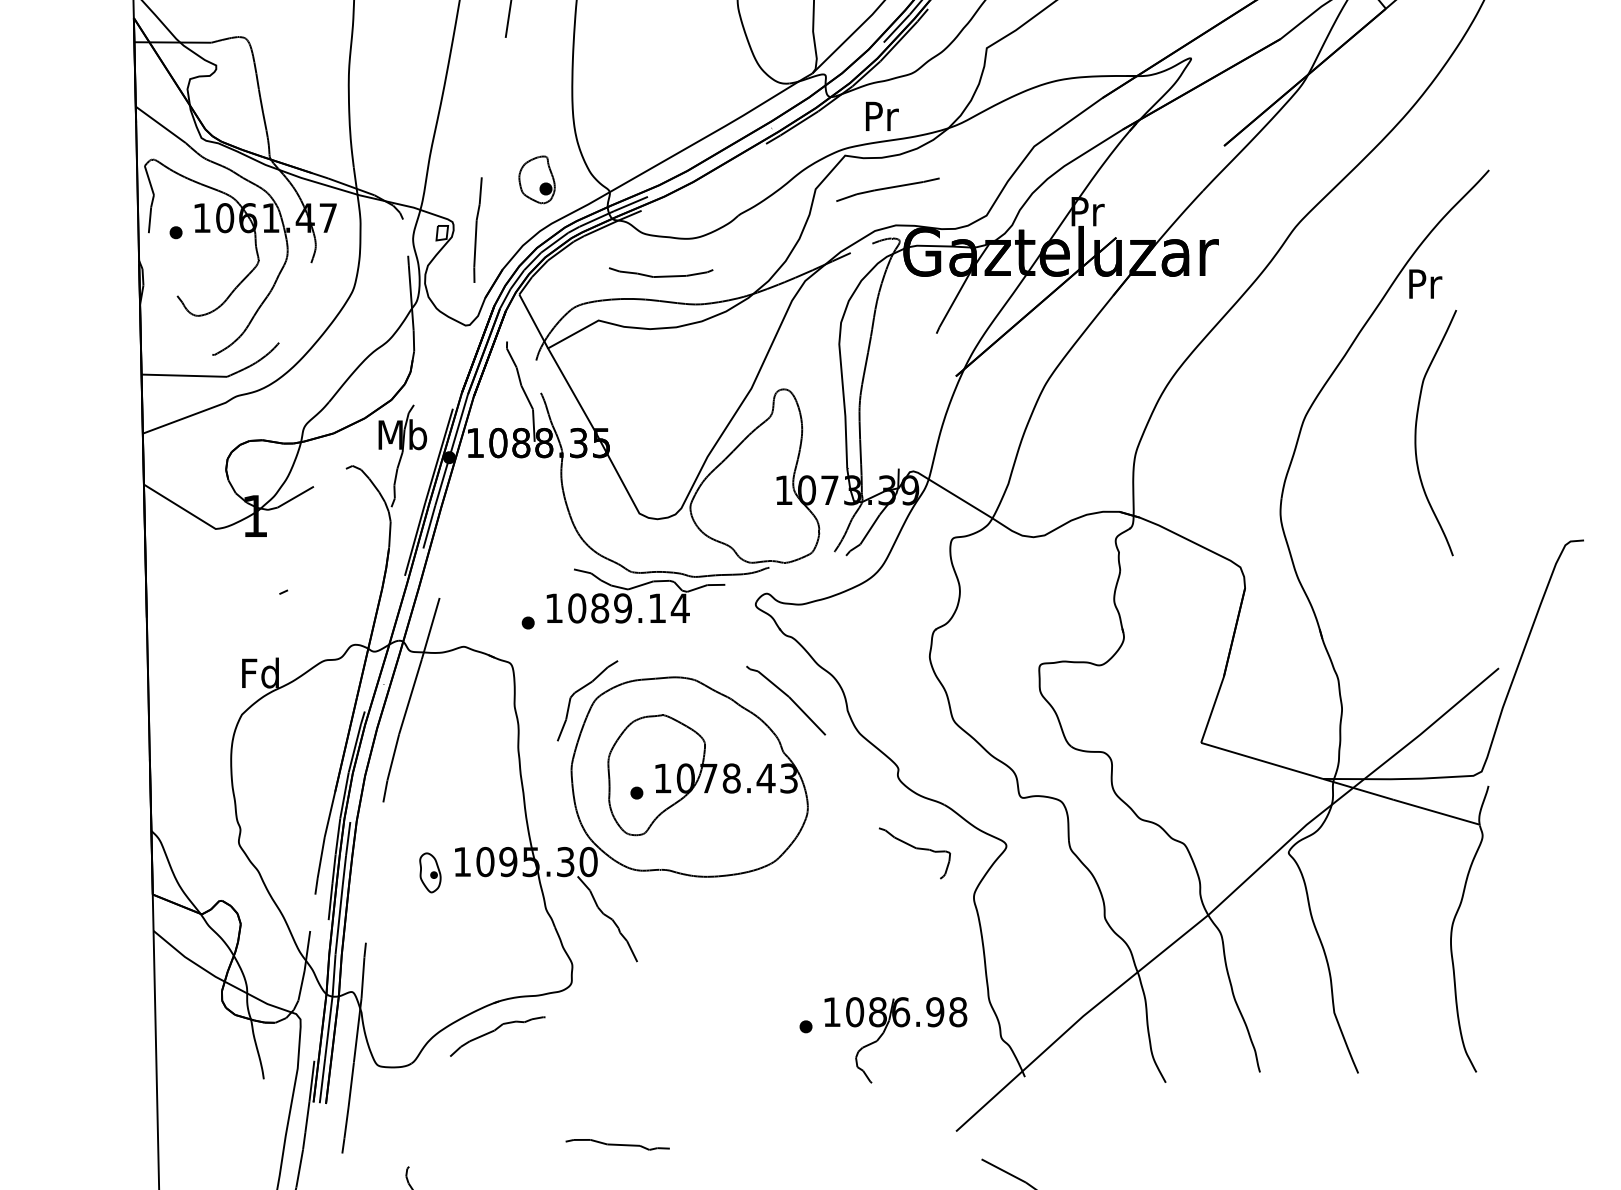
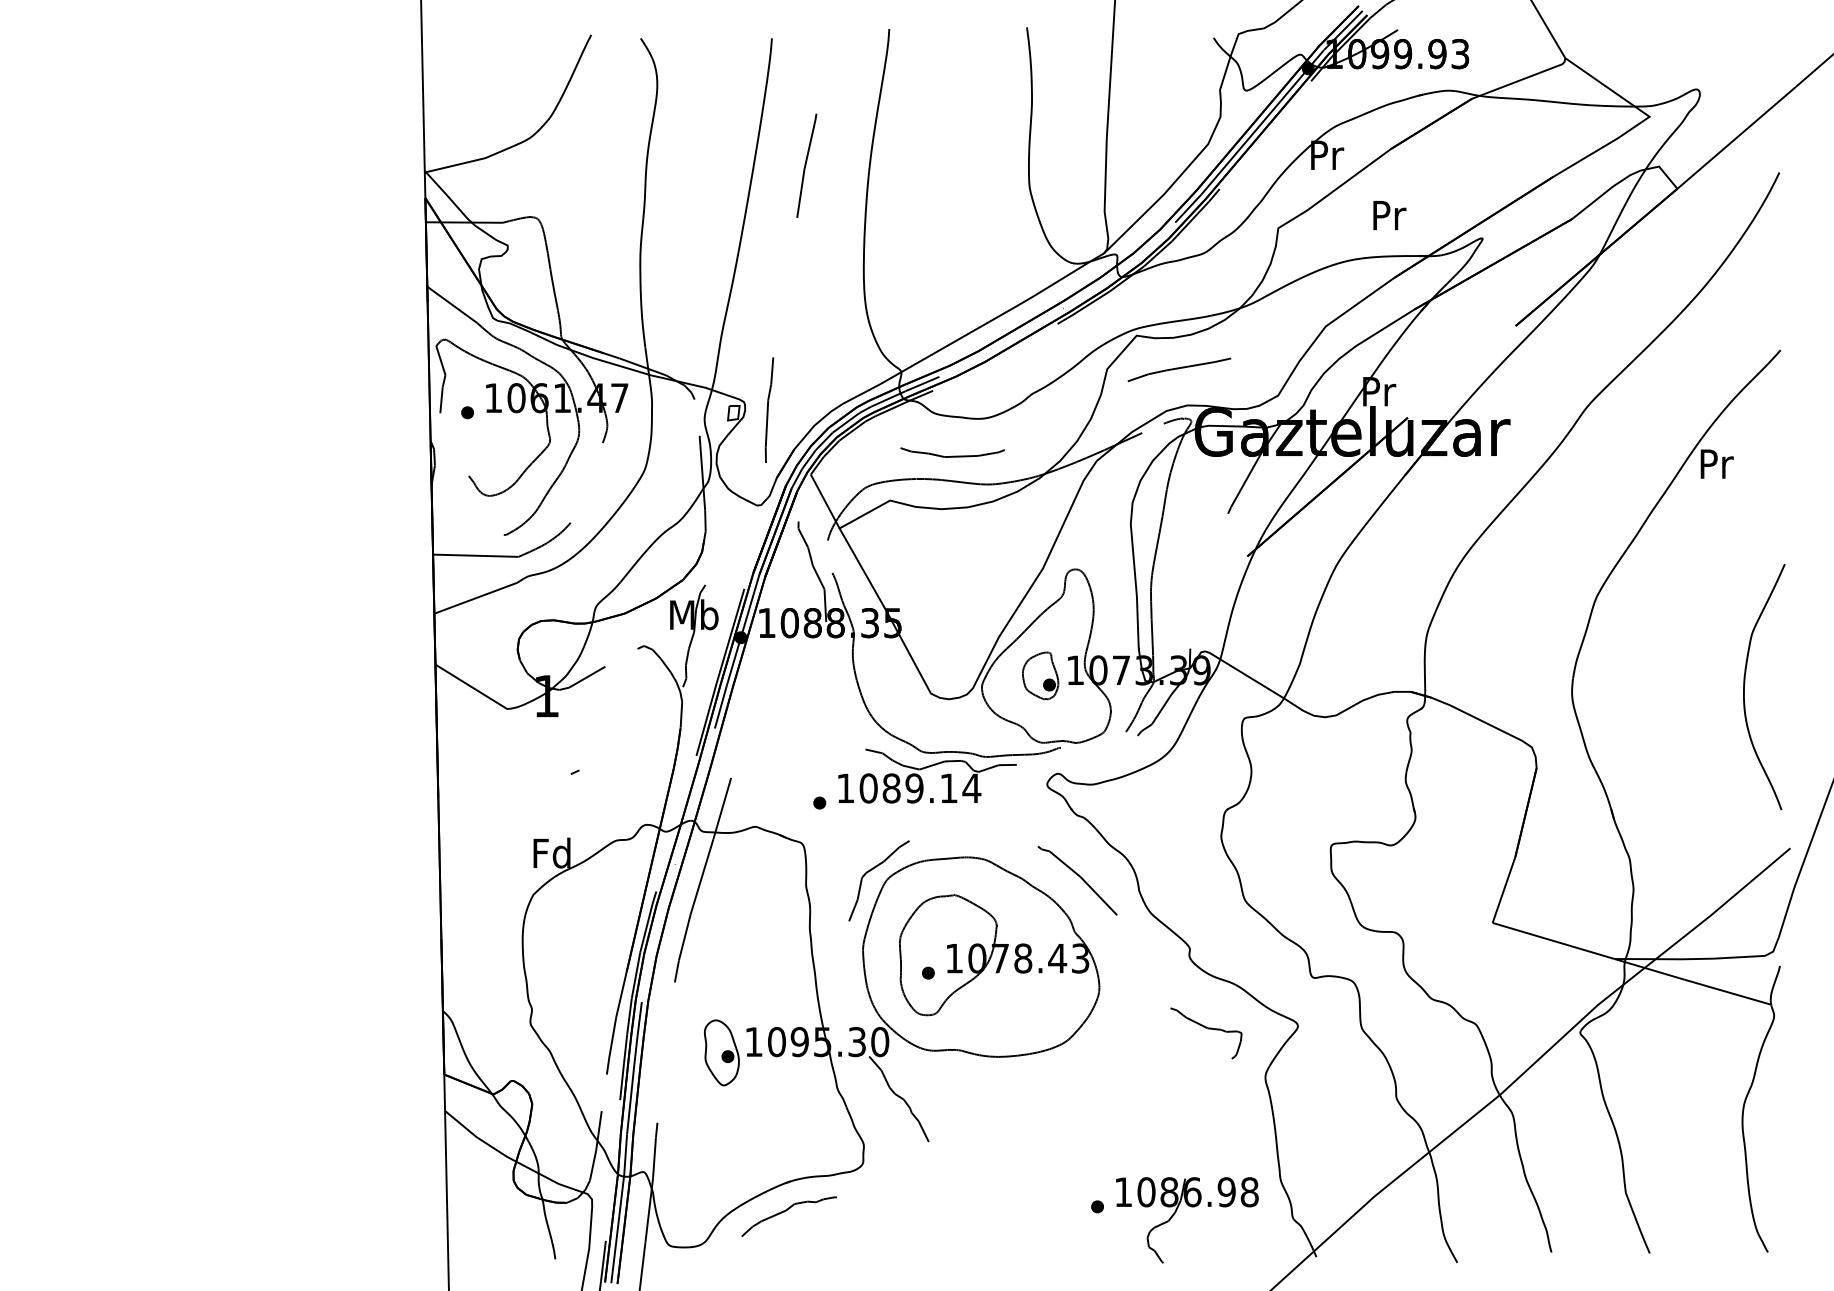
text: (881, 116) -> (1389, 215), moved
part: (536, 179) -> (1040, 675), moved
curve: (1416, 429) -> (1745, 683), moved
part: (429, 872) -> (721, 1052), size x1.67

